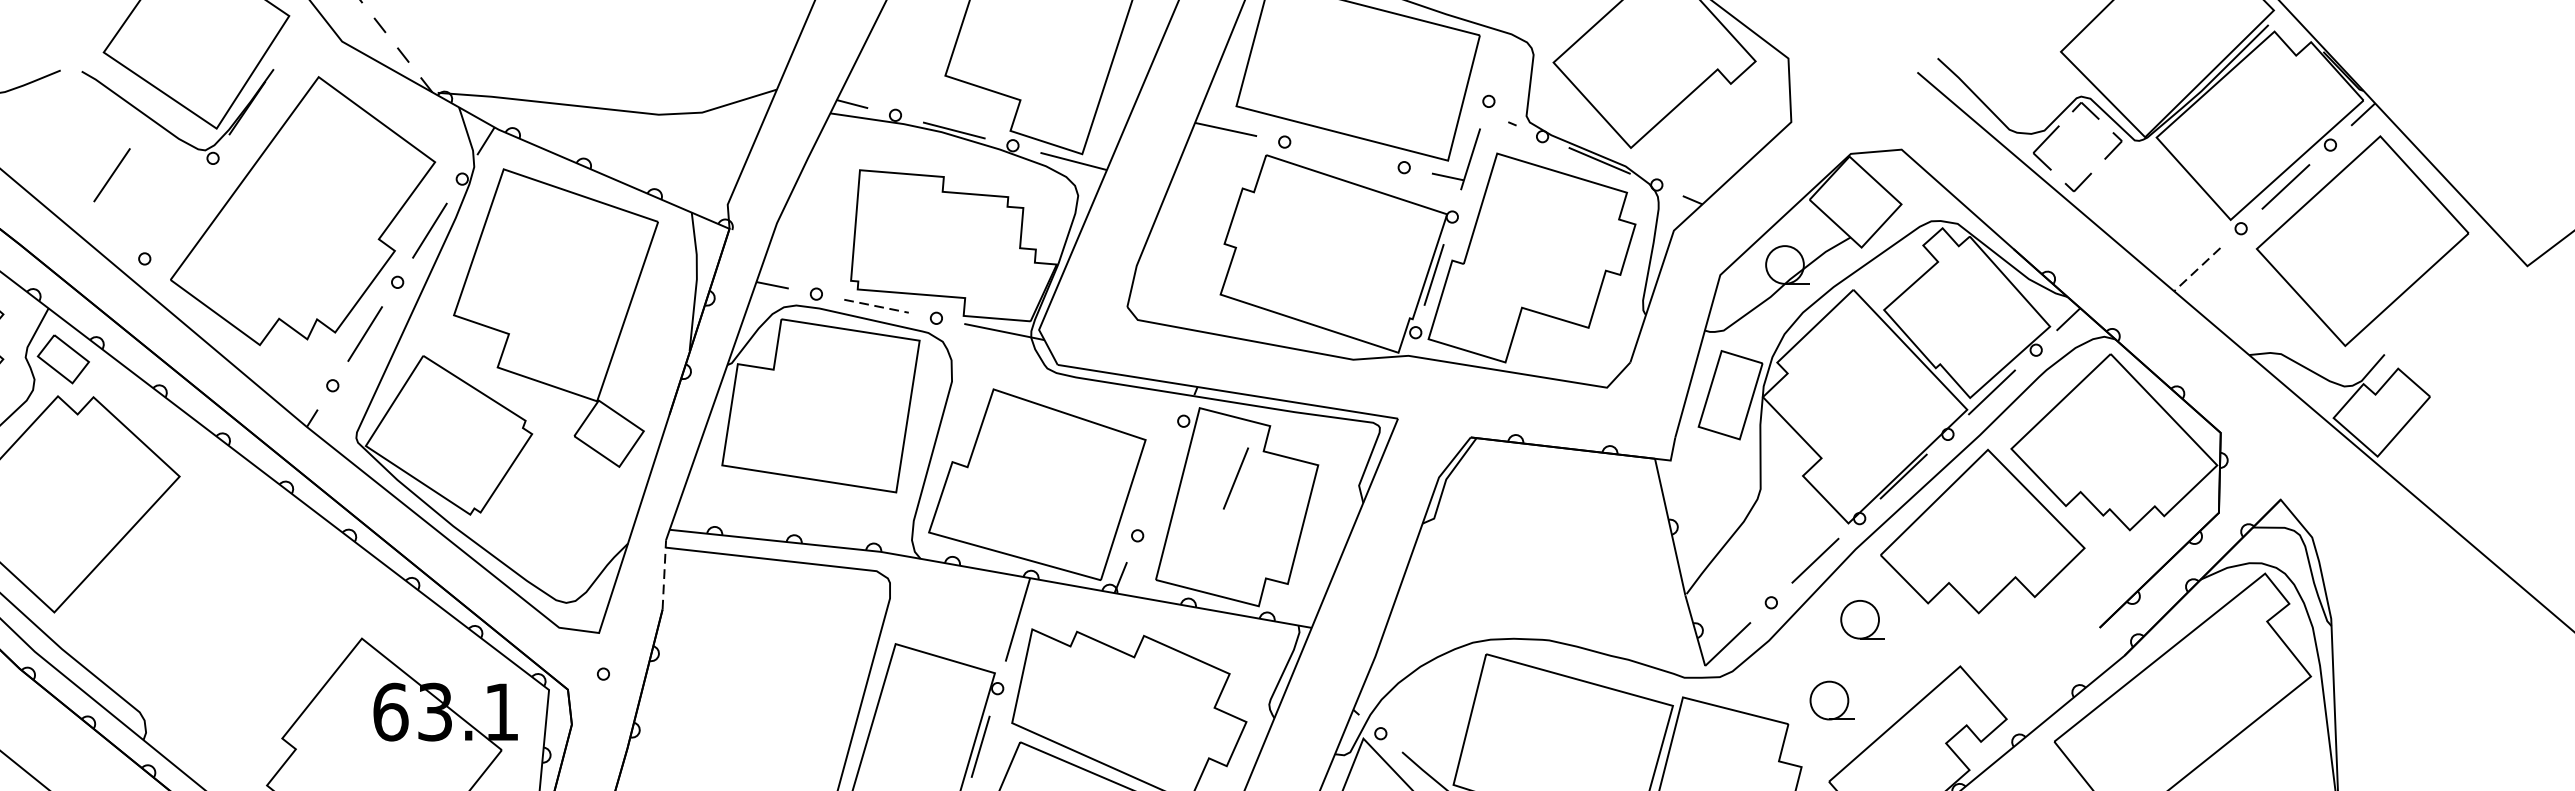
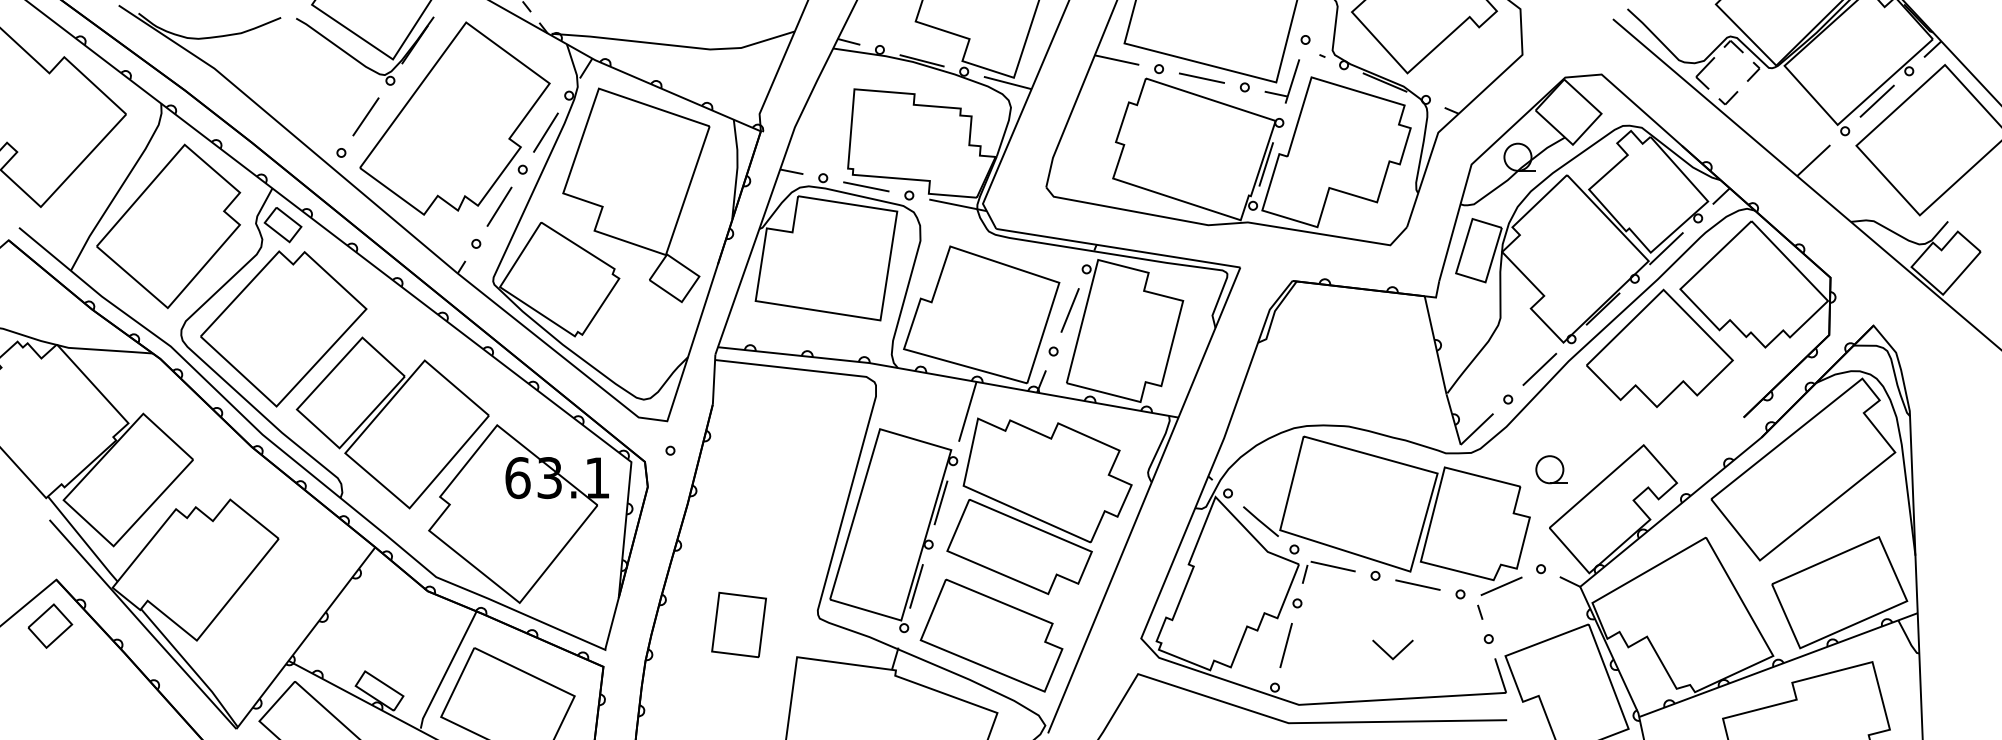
line: (1343, 153) -> (1201, 77), added
line: (111, 174) -> (365, 116), moved
line: (2196, 269) -> (1813, 160), dashed -> solid
line: (876, 305) -> (866, 186), dashed -> solid
line: (1235, 478) -> (1069, 310), moved
line: (664, 574) -> (714, 379), dashed -> solid
part: (1862, 619) -> (1573, 411), removed
part: (215, 634) -> (392, 422), added

